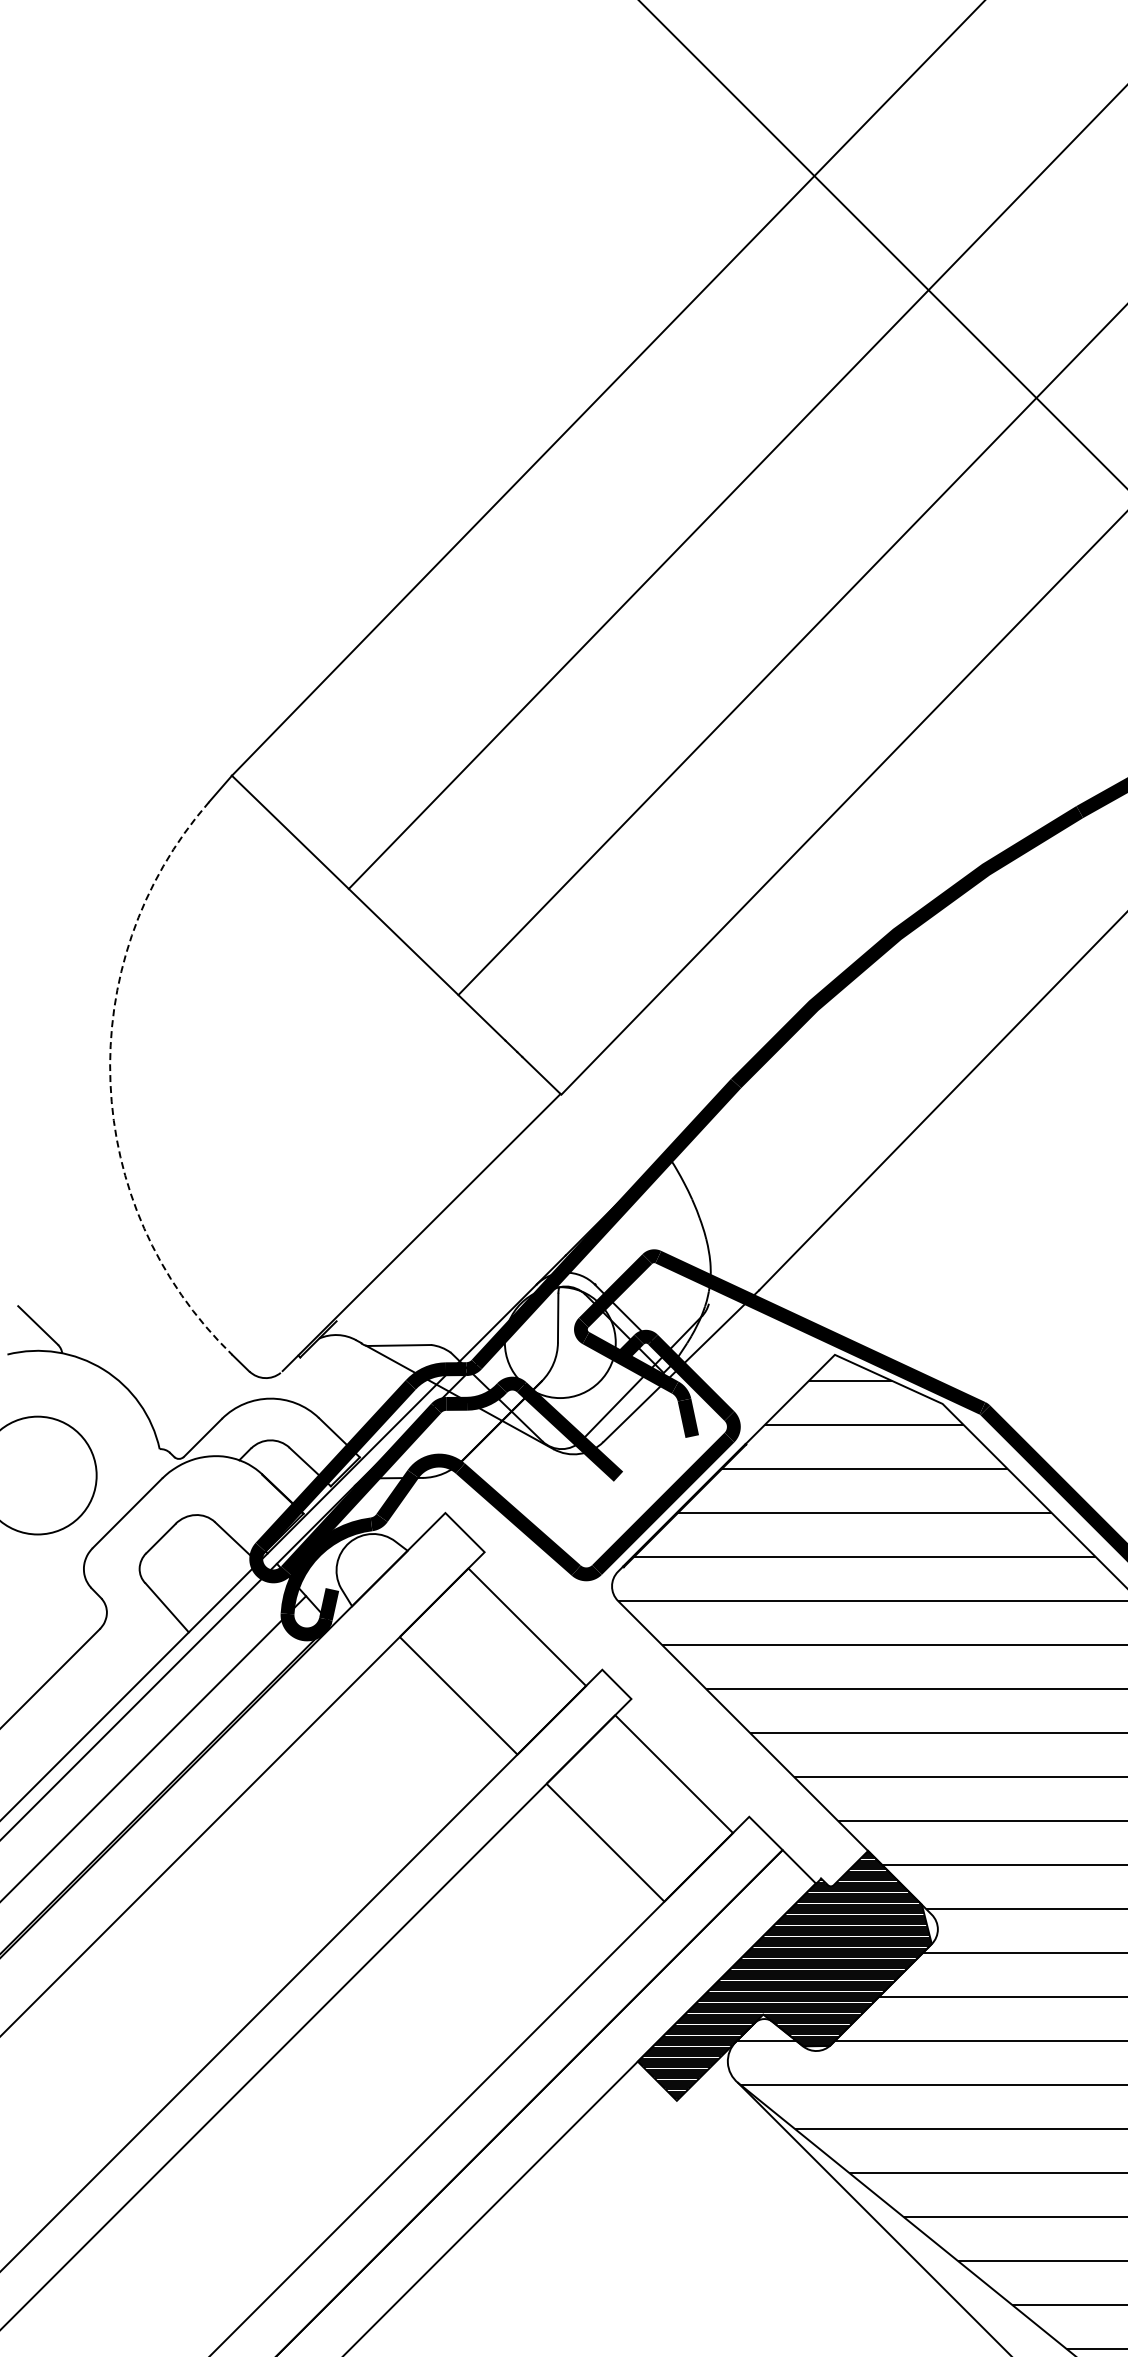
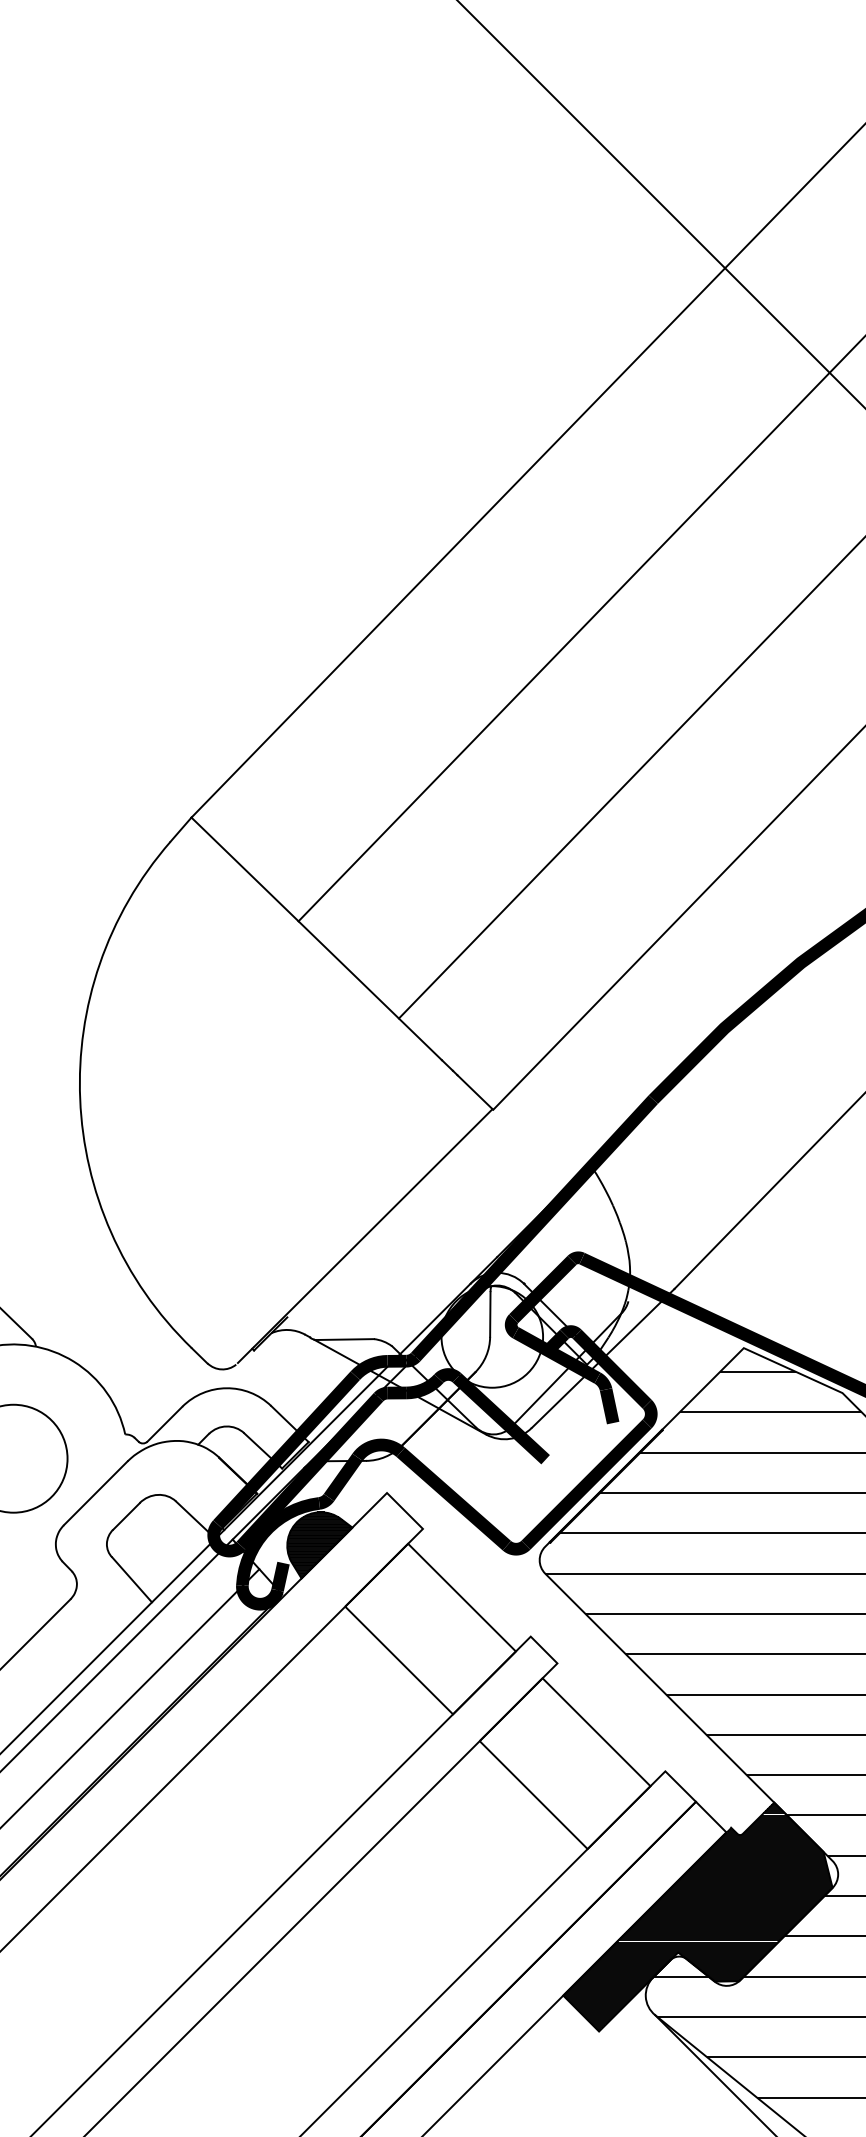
arc: (110, 1083) -> (80, 1099), dashed -> solid
hatch: (371, 1569) -> (319, 1544), added

